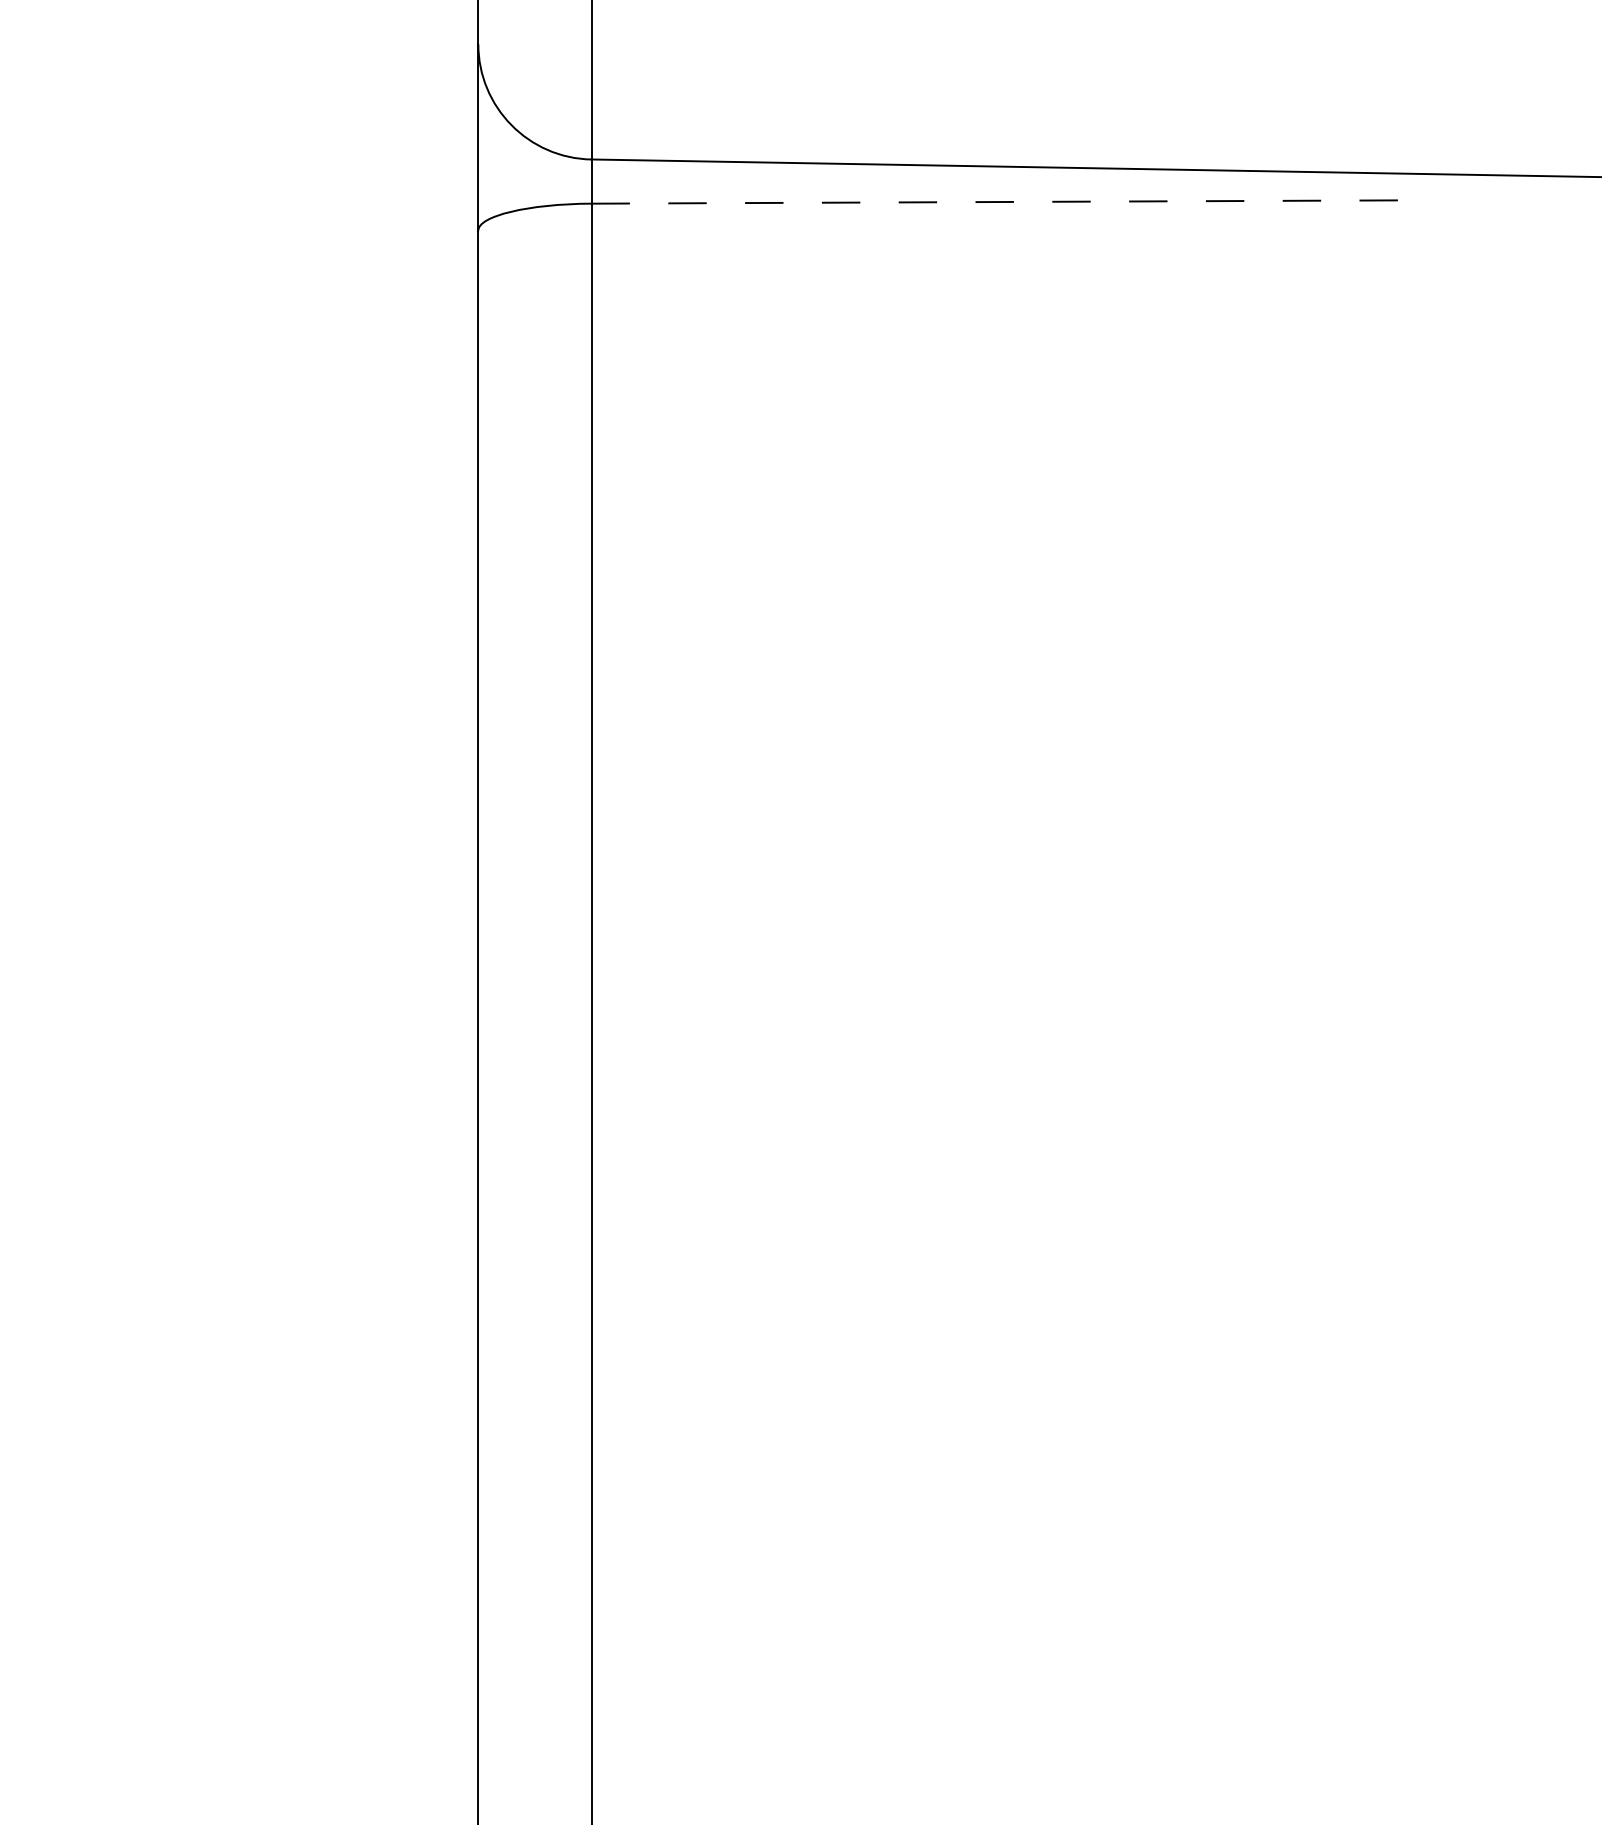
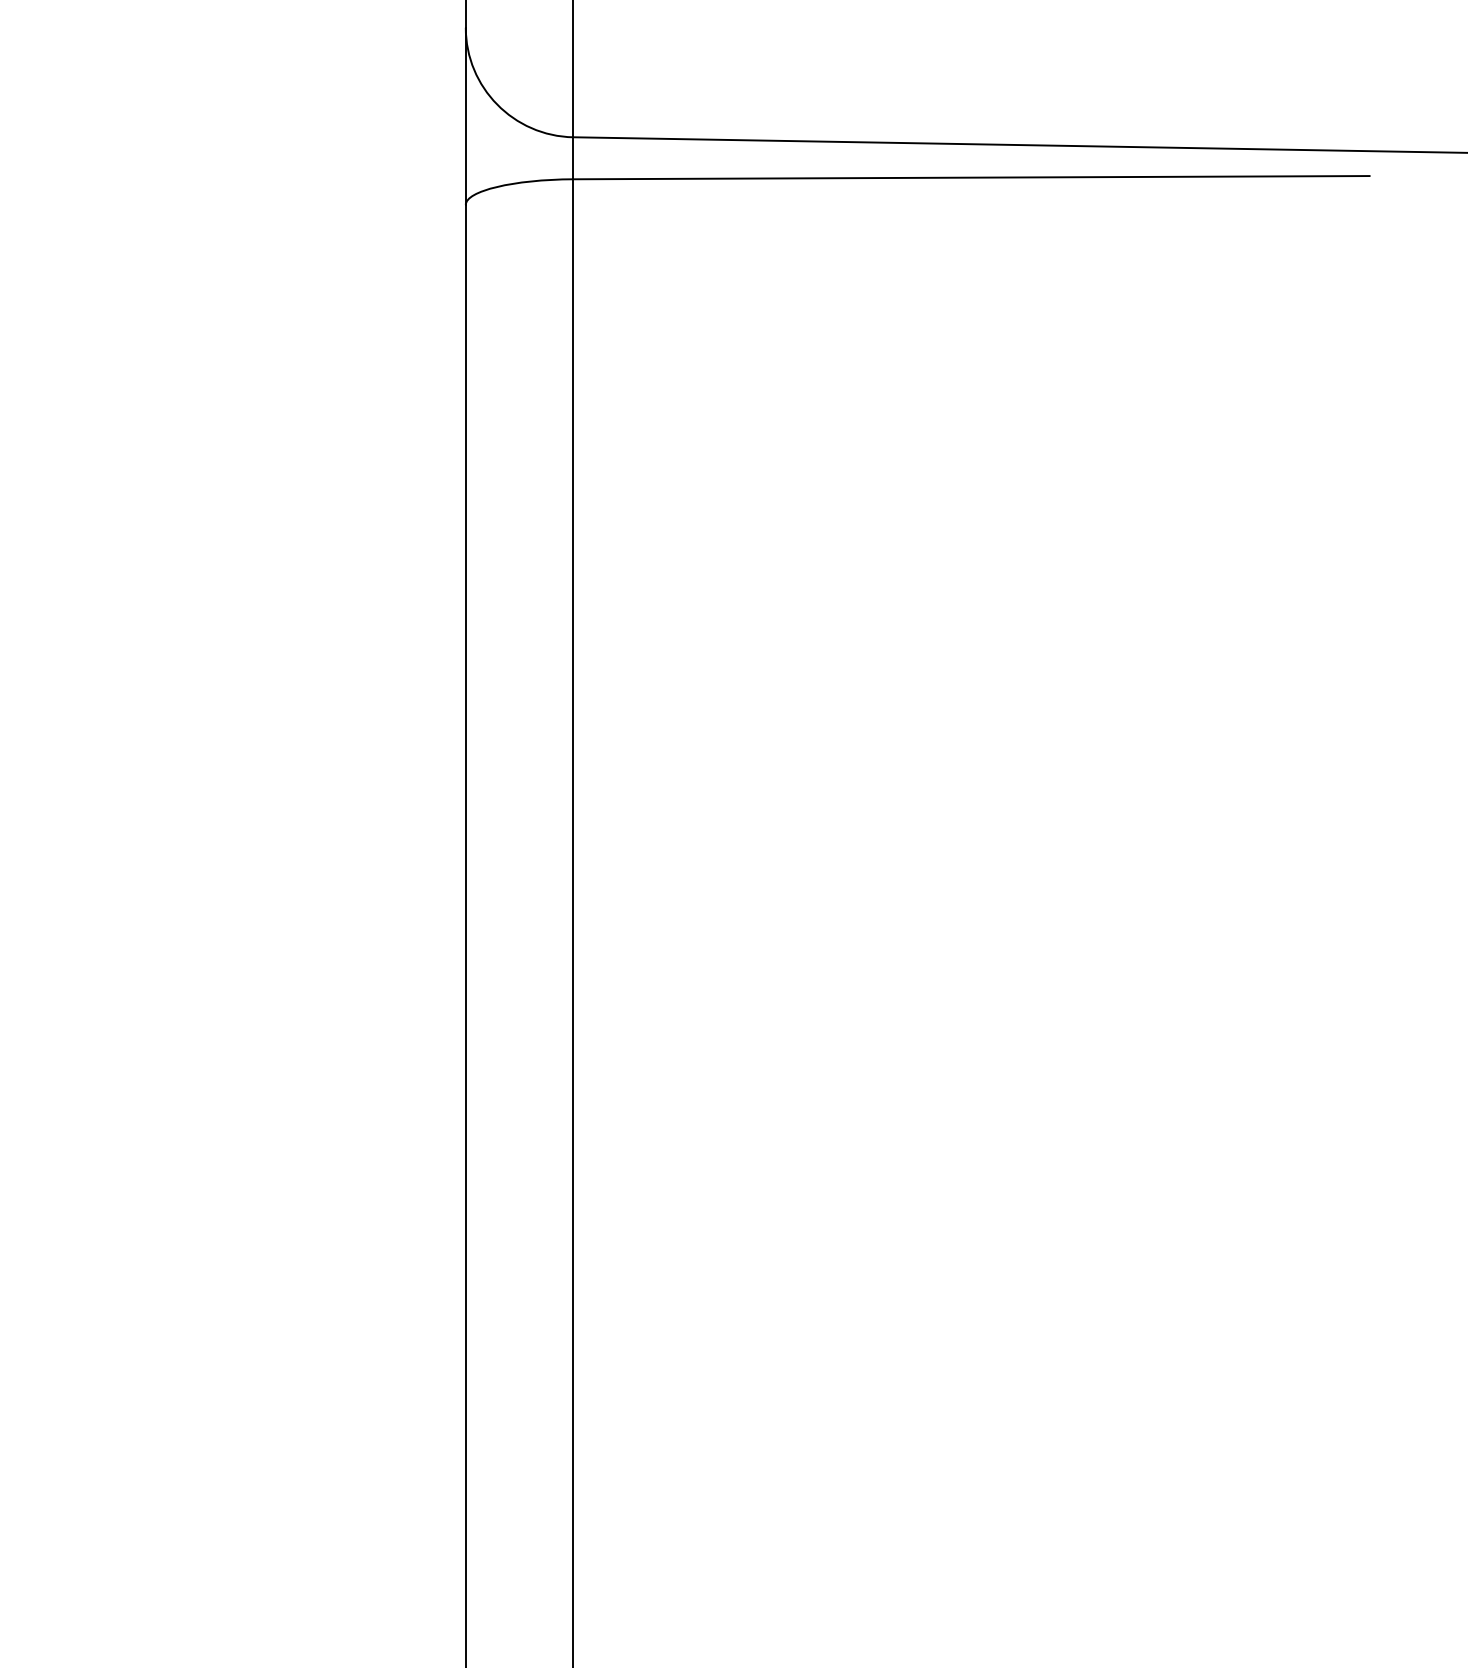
line: (1010, 201) -> (971, 177), dashed -> solid

